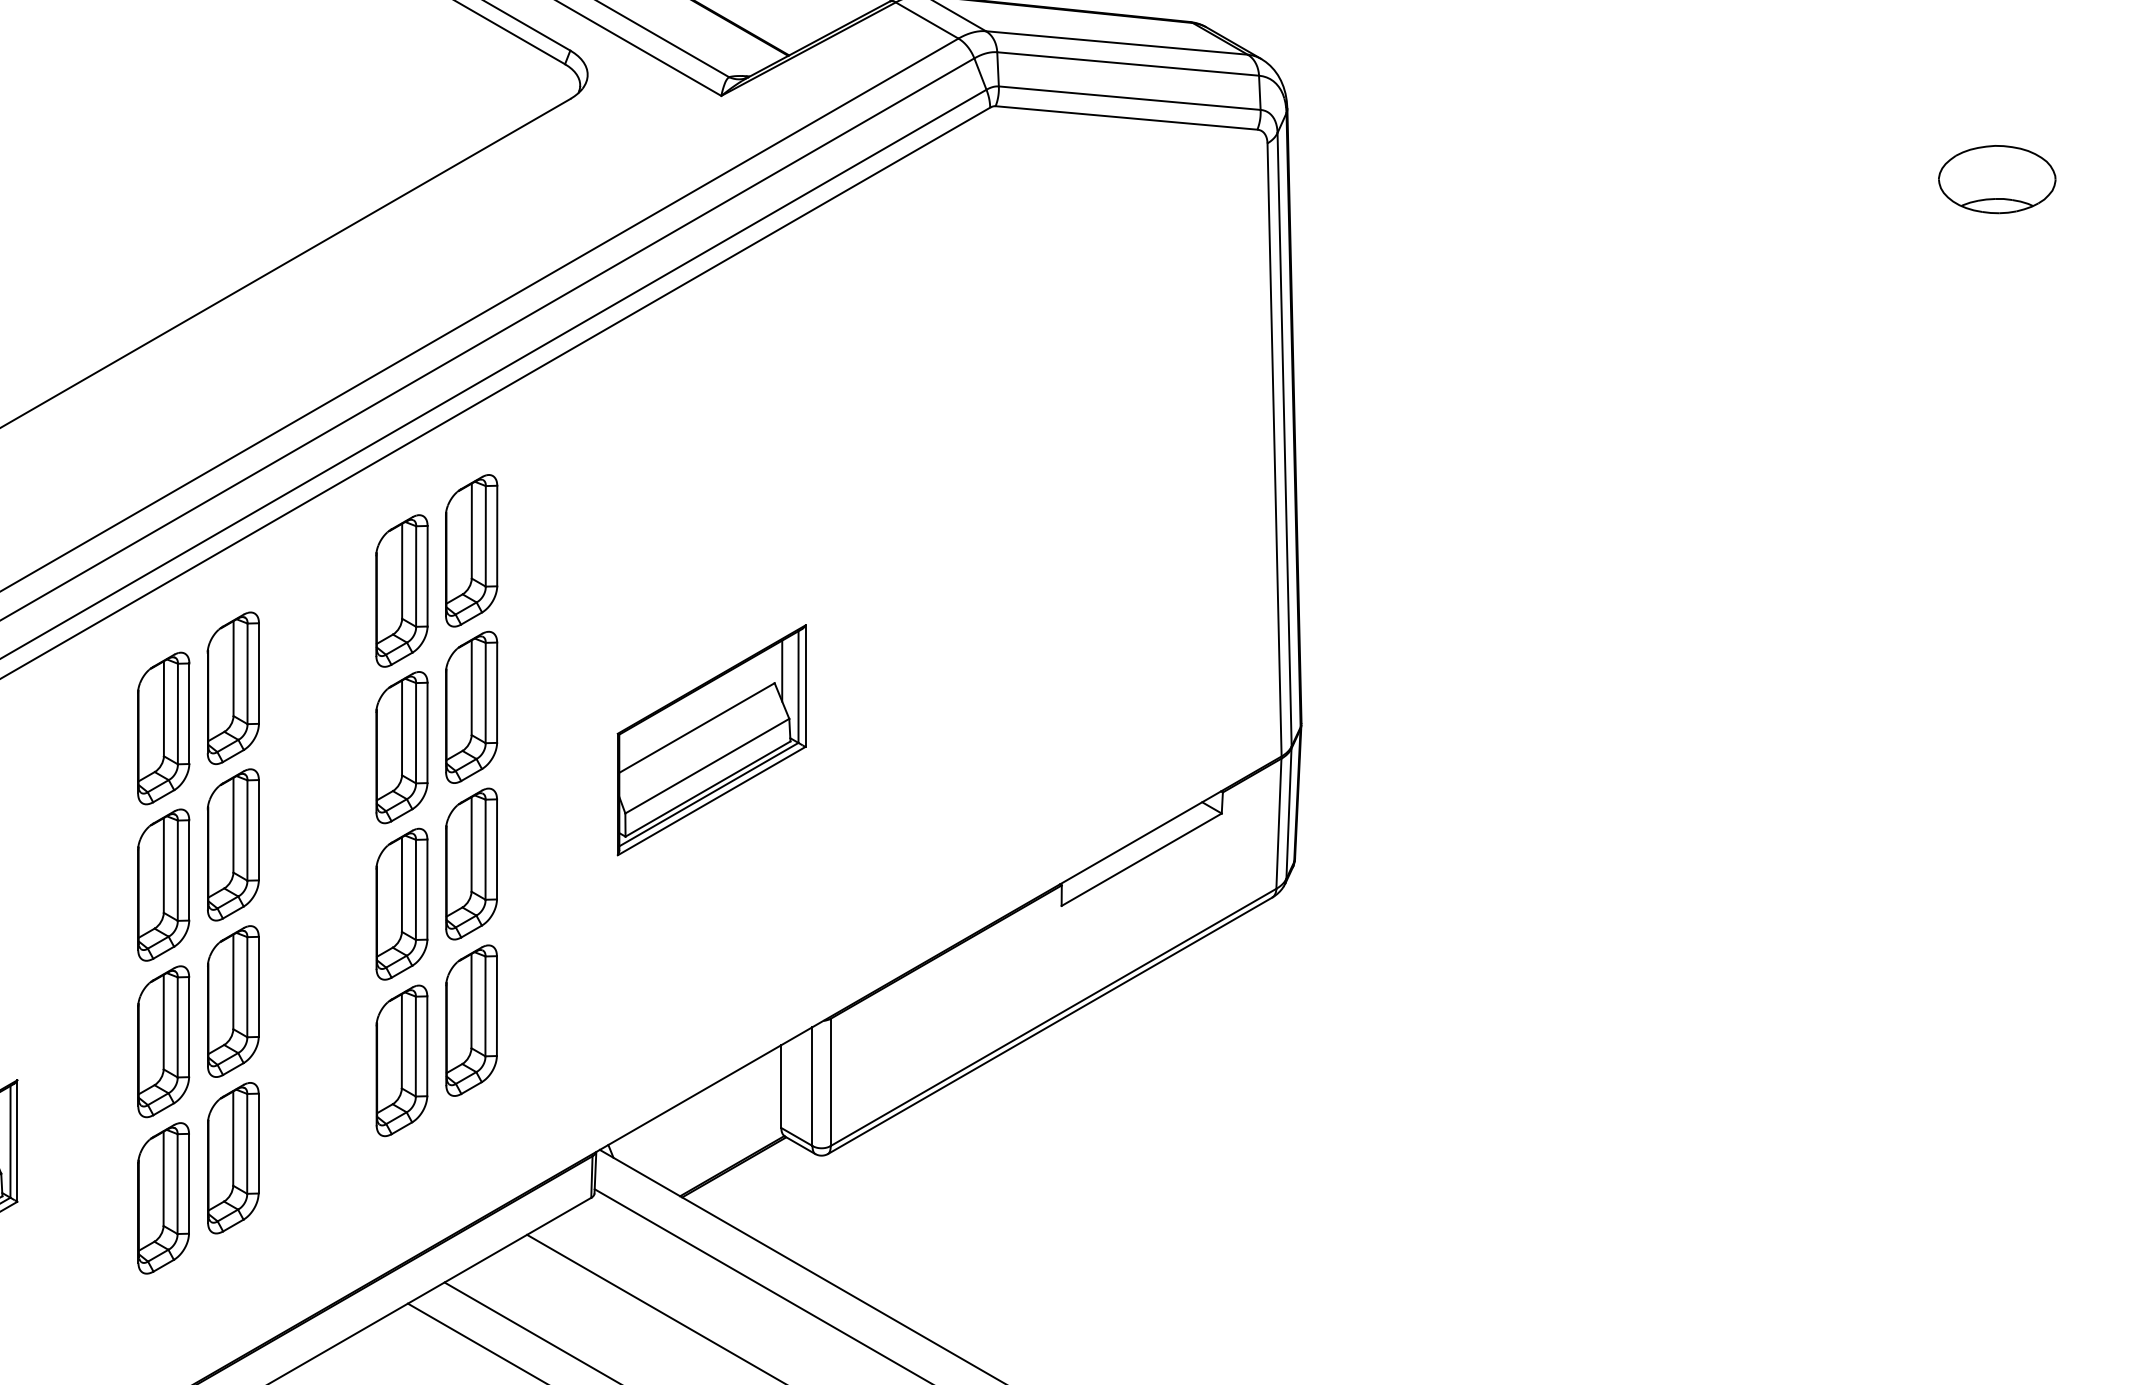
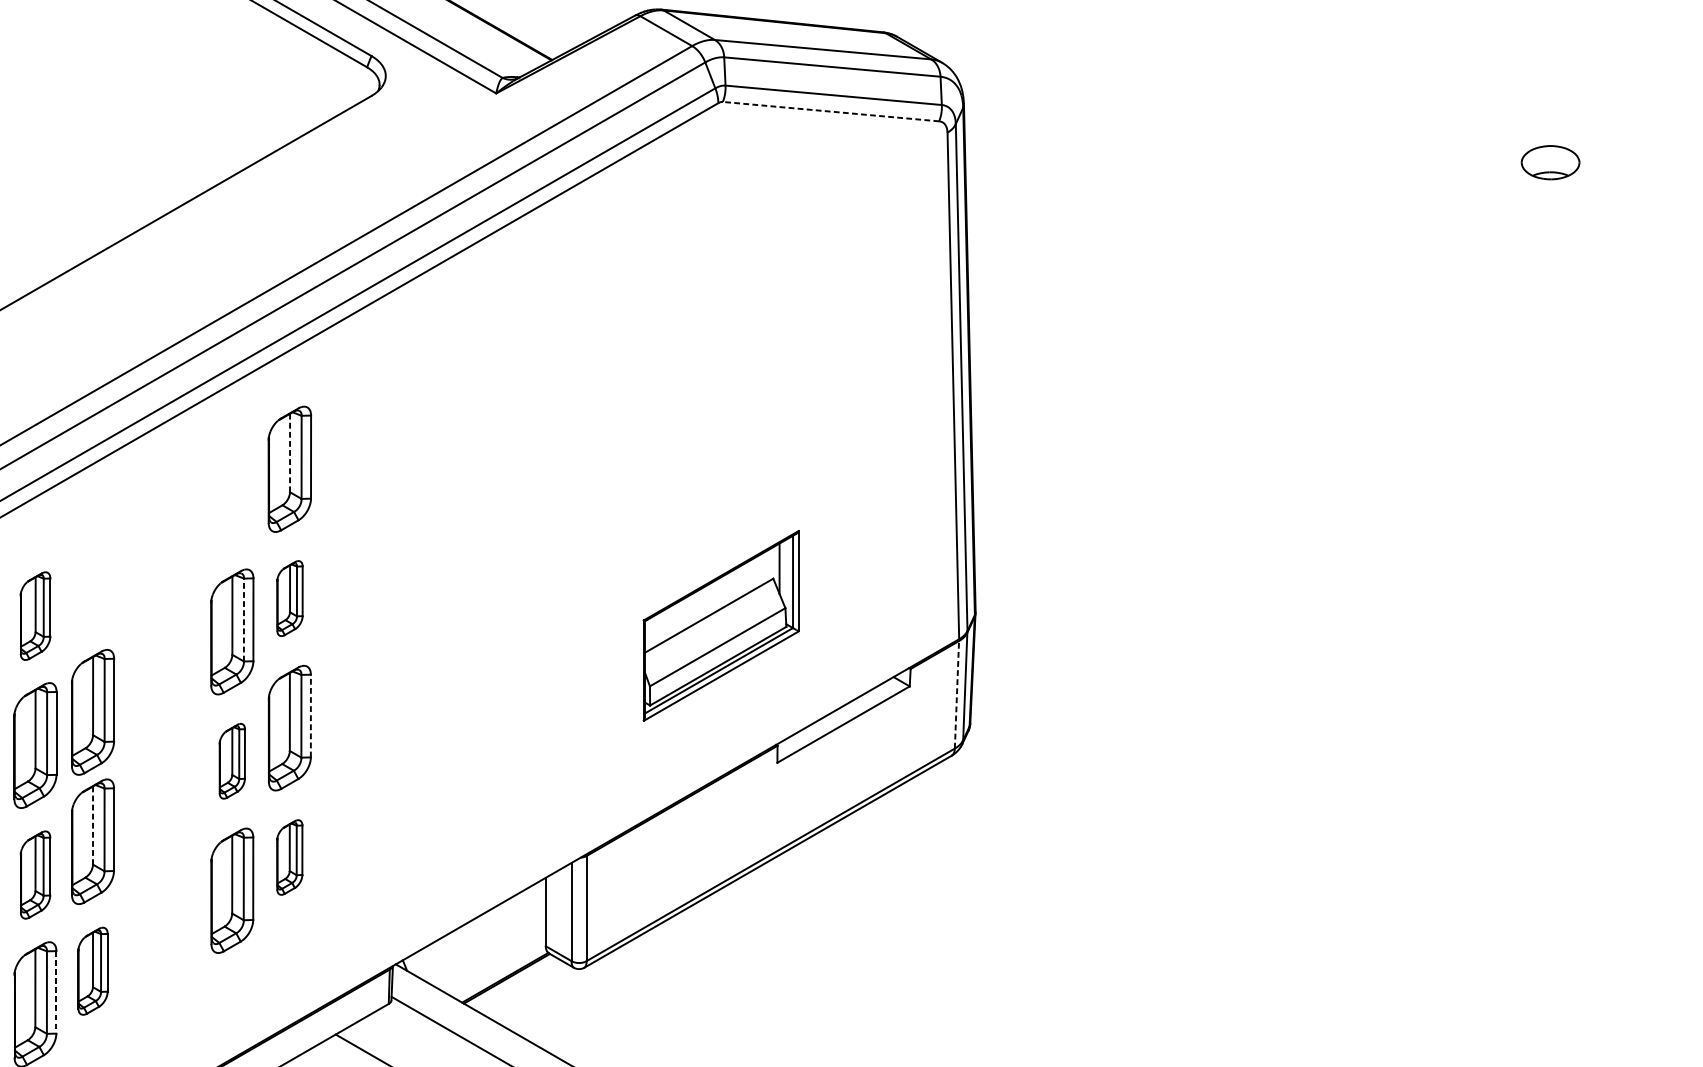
line: (1126, 117) -> (831, 111), solid -> dashed
part: (1997, 179) -> (1550, 162), size x0.6
line: (471, 530) -> (289, 452), solid -> dashed
part: (401, 590) -> (231, 502), removed
part: (232, 687) -> (92, 582), removed
part: (471, 706) -> (289, 597), size x0.6
part: (163, 728) -> (35, 616), size x0.7
line: (416, 732) -> (244, 619), solid -> dashed
part: (711, 740) -> (721, 626), moved
line: (1278, 823) -> (956, 694), solid -> dashed
line: (497, 848) -> (311, 715), solid -> dashed
part: (401, 903) -> (231, 760), size x0.6
line: (233, 982) -> (93, 826), solid -> dashed
part: (471, 1020) -> (289, 857), size x0.6
part: (163, 1041) -> (35, 874), size x0.7
part: (233, 1158) -> (93, 971), size x0.7
line: (189, 1183) -> (56, 992), solid -> dashed

